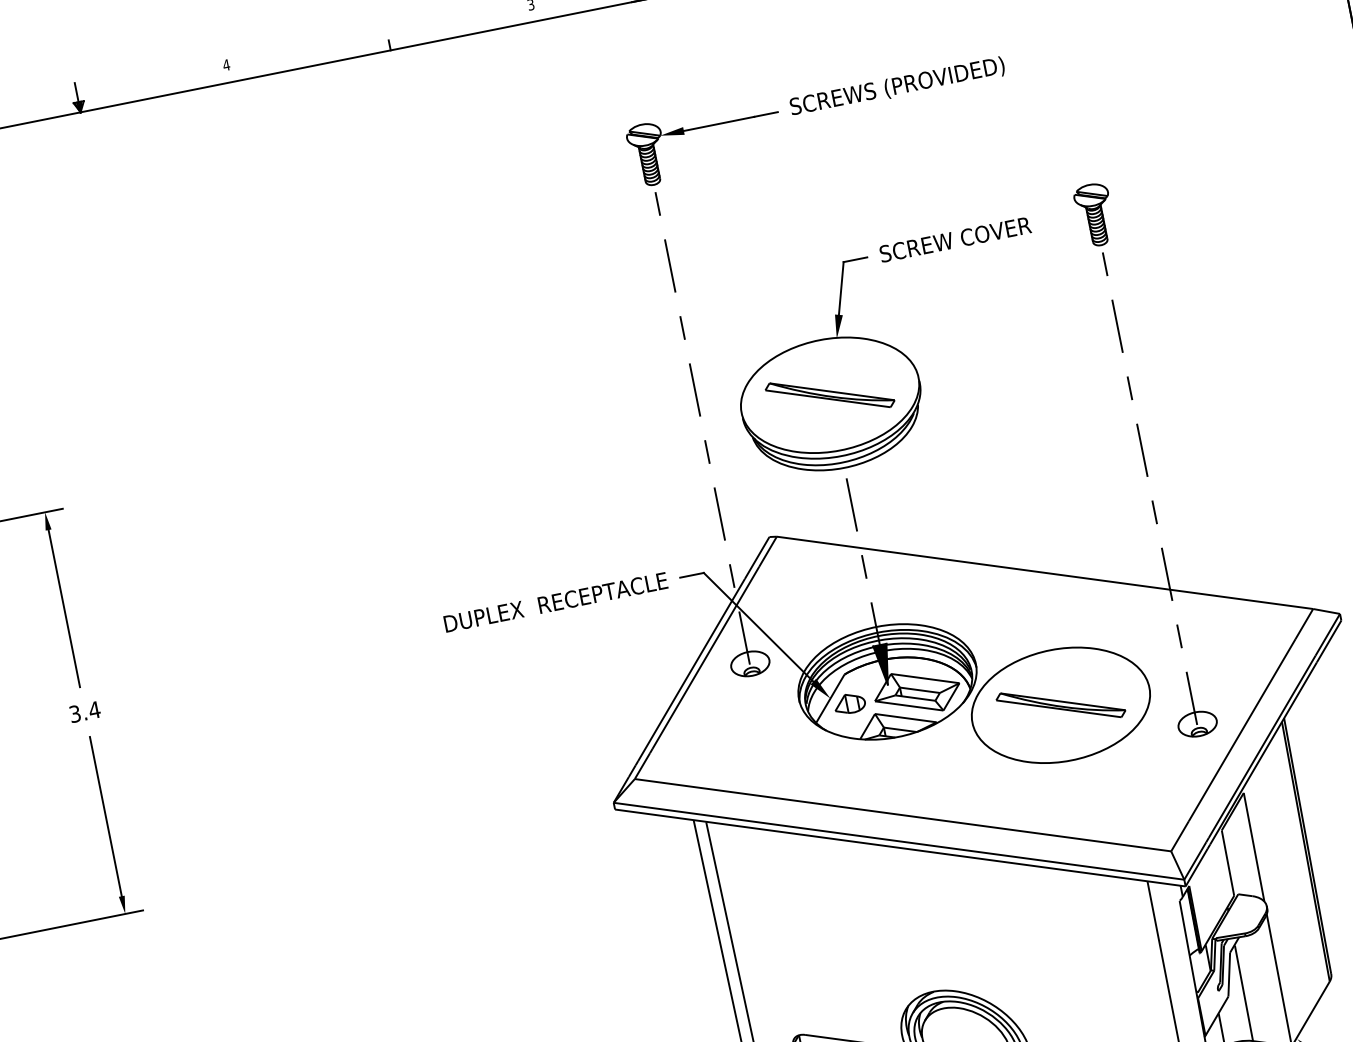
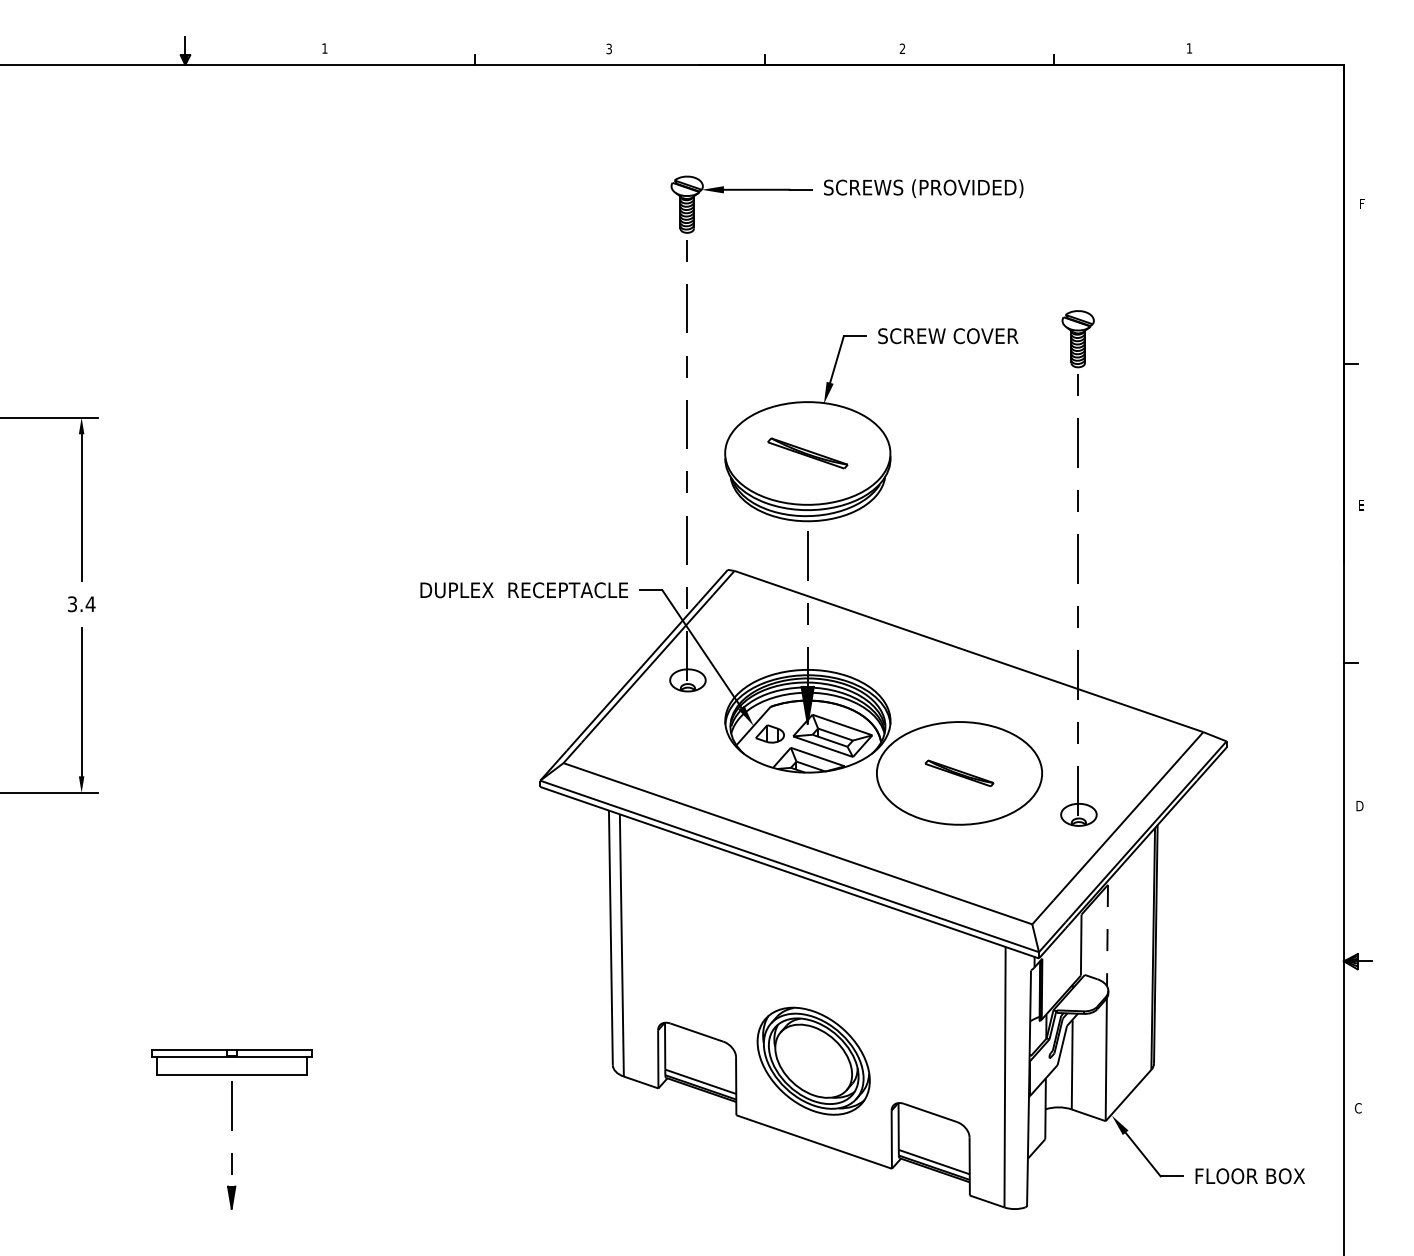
text: (226, 65) -> (324, 48), 4 -> 1
part: (829, 395) -> (807, 453), size x0.7
part: (1060, 705) -> (959, 773), size x0.6
line: (1254, 847) -> (1107, 935), solid -> dashed

